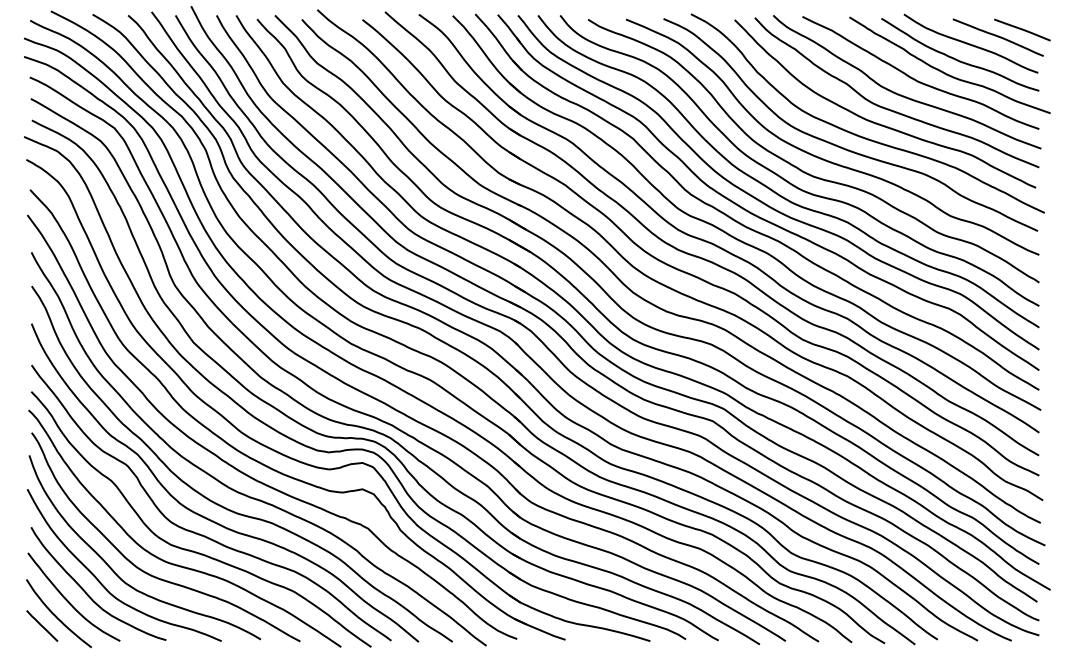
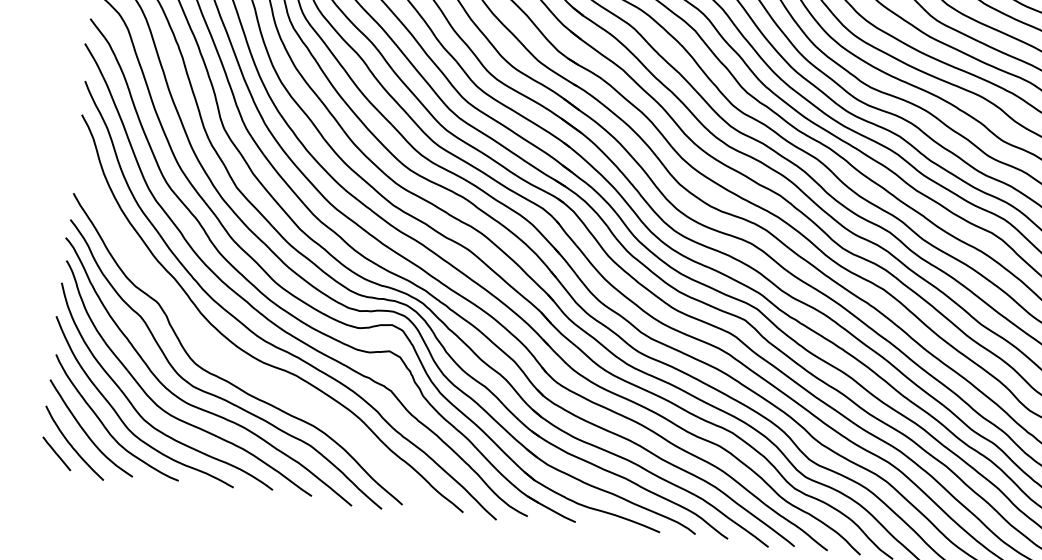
curve: (207, 517) -> (232, 363), removed

